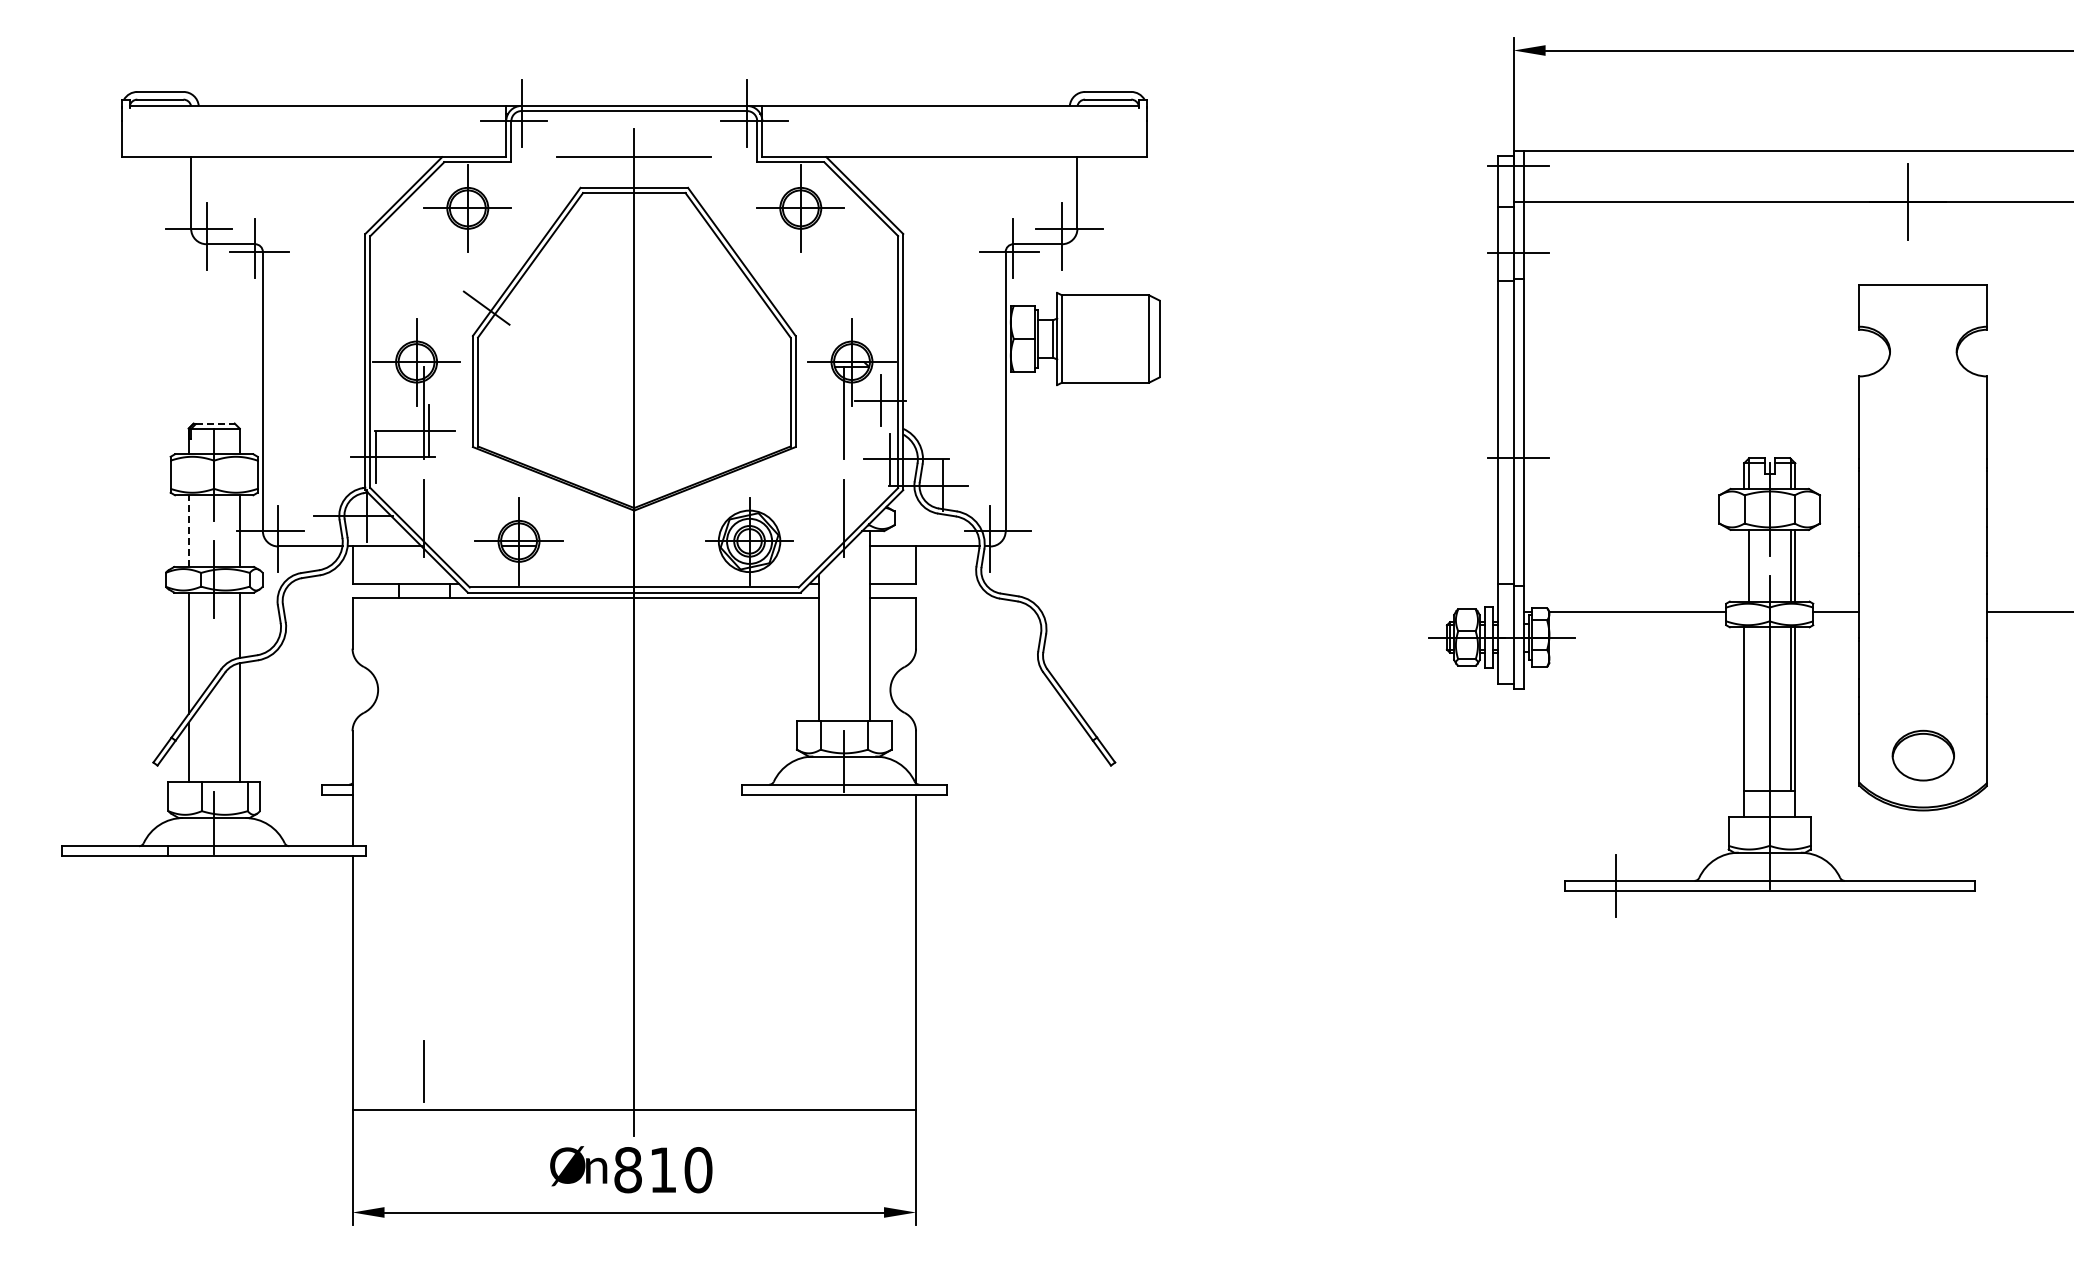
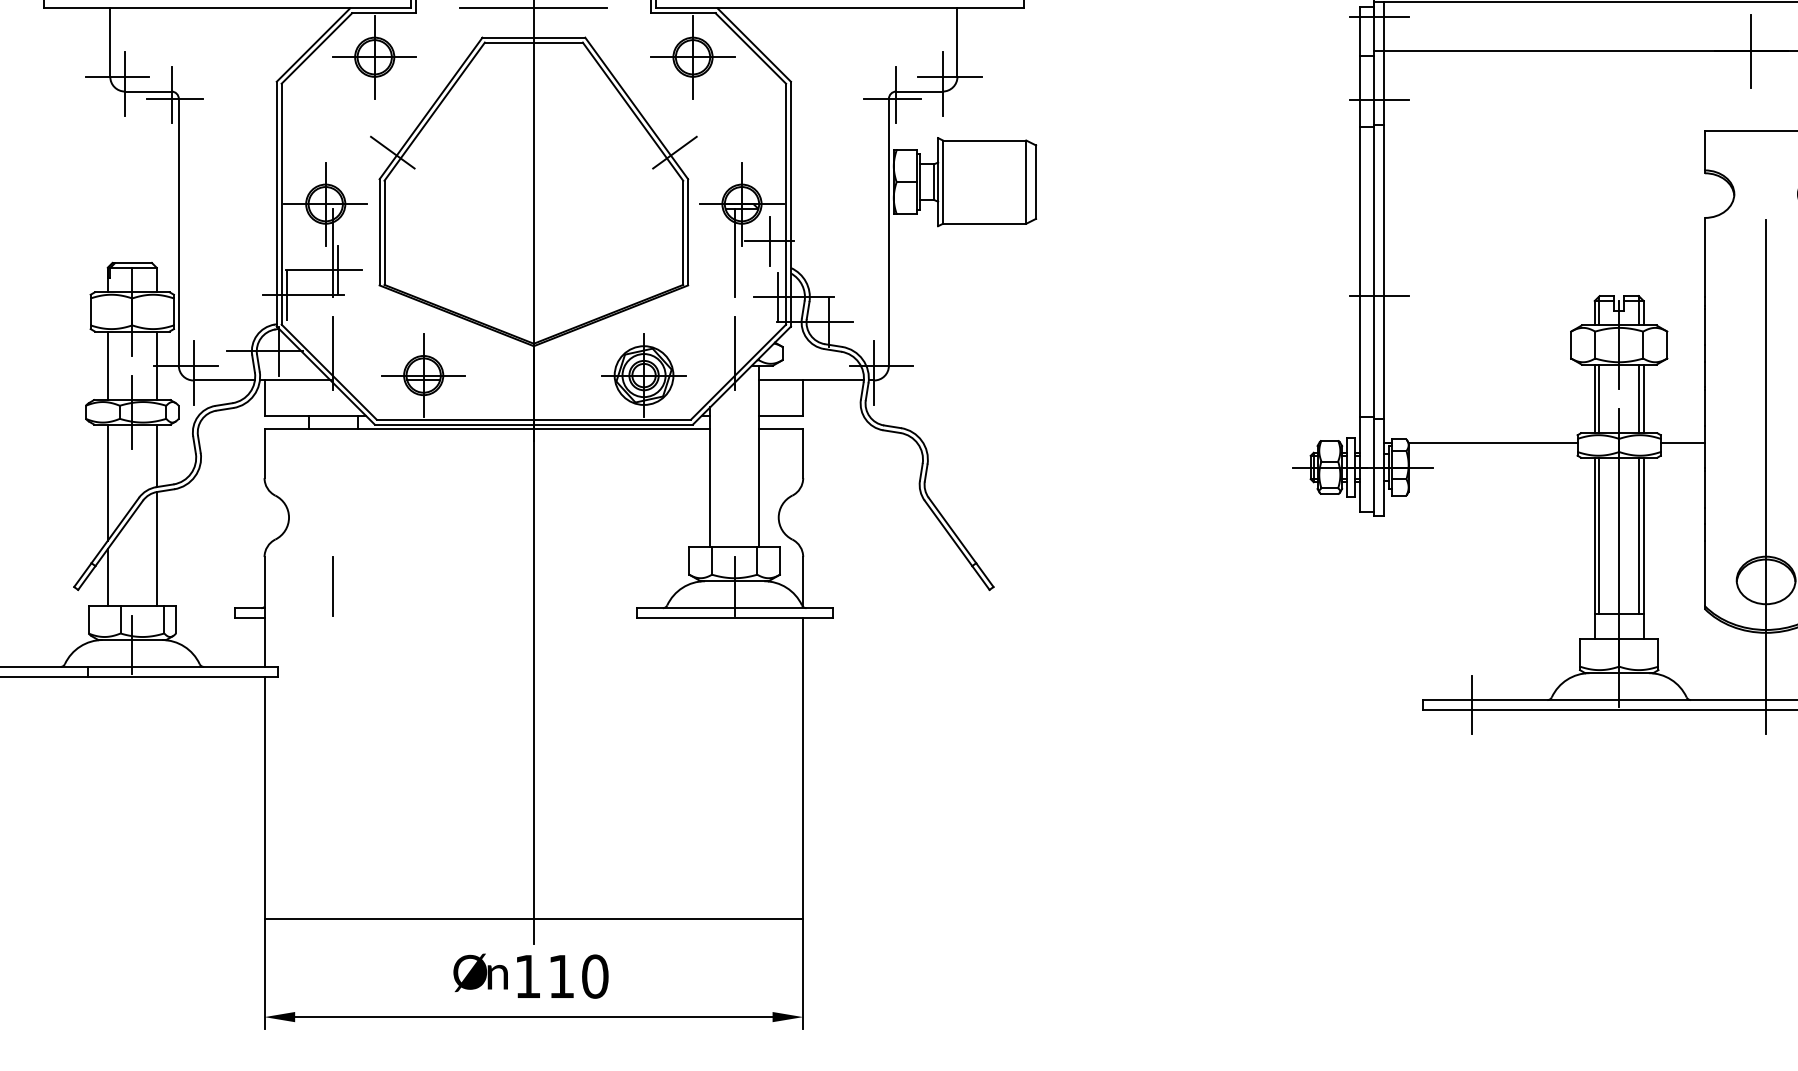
line: (781, 307) -> (674, 152), added
line: (216, 423) -> (134, 262), dashed -> solid
line: (188, 531) -> (107, 366), dashed -> solid
line: (1744, 565) -> (1595, 398), added
line: (1923, 647) -> (1766, 477), added
line: (1748, 709) -> (1598, 536), added
line: (423, 1071) -> (332, 586), moved
text: (627, 1170) -> (527, 976), 810 -> 110

